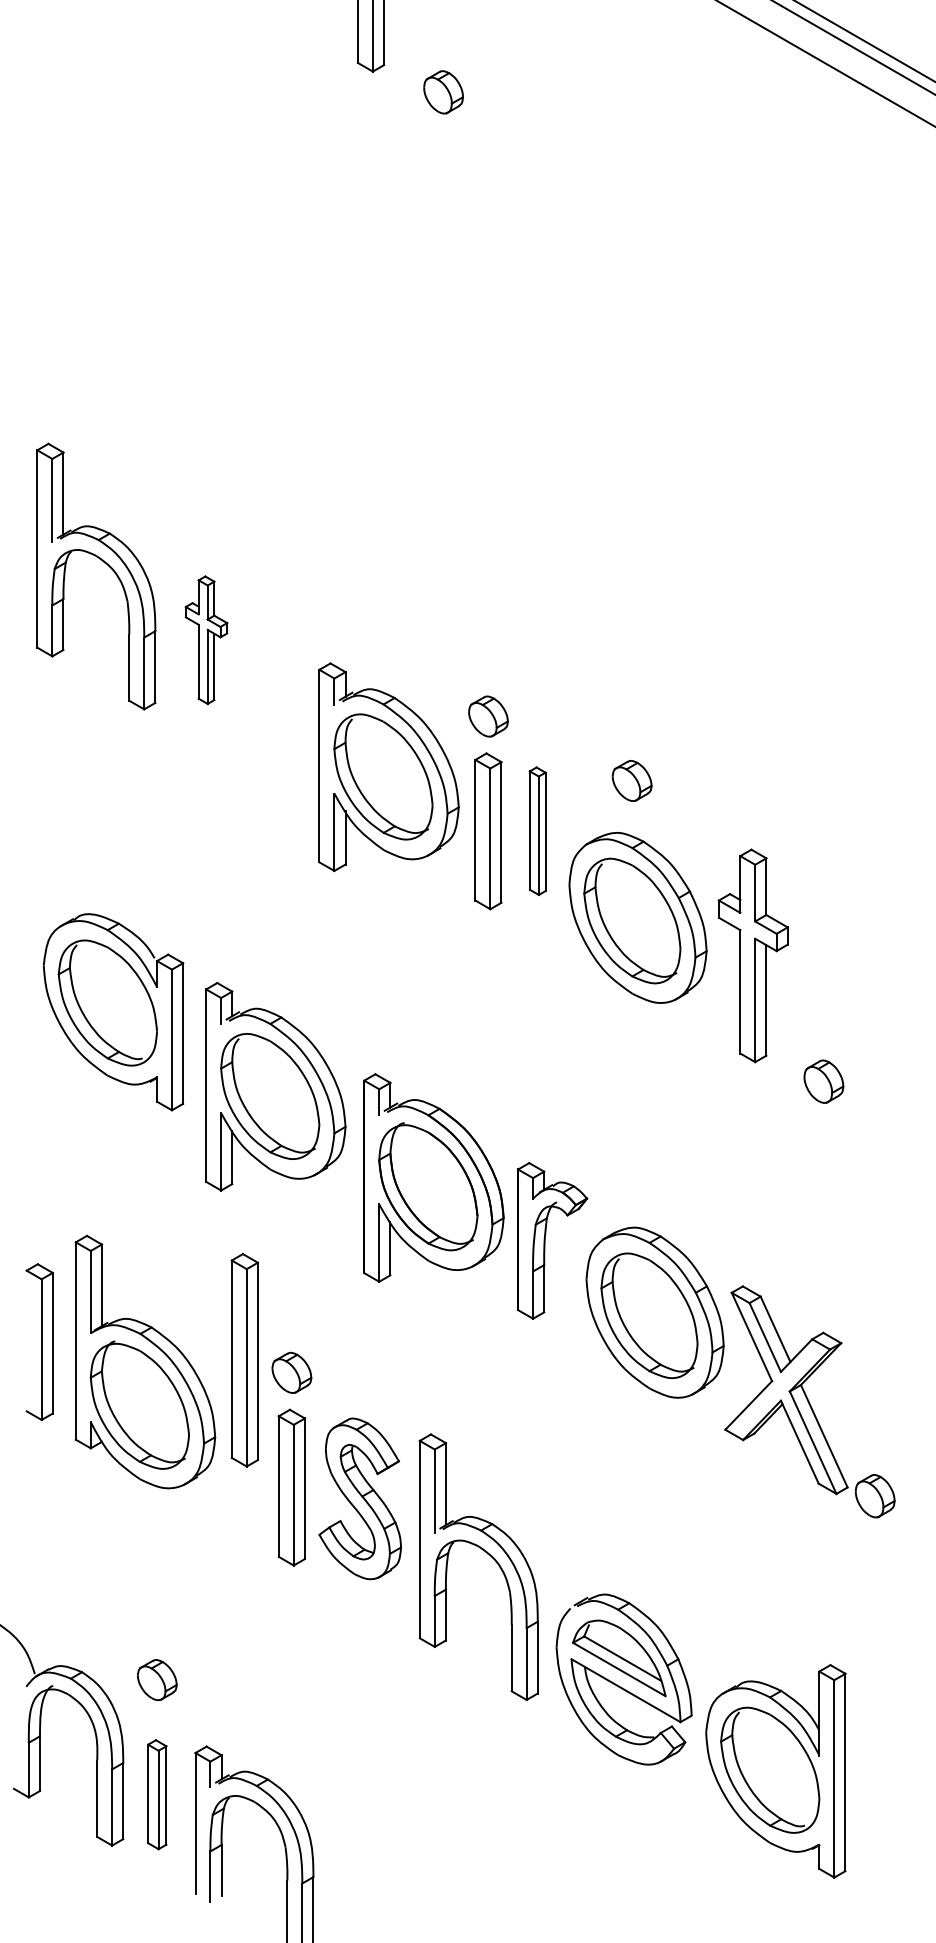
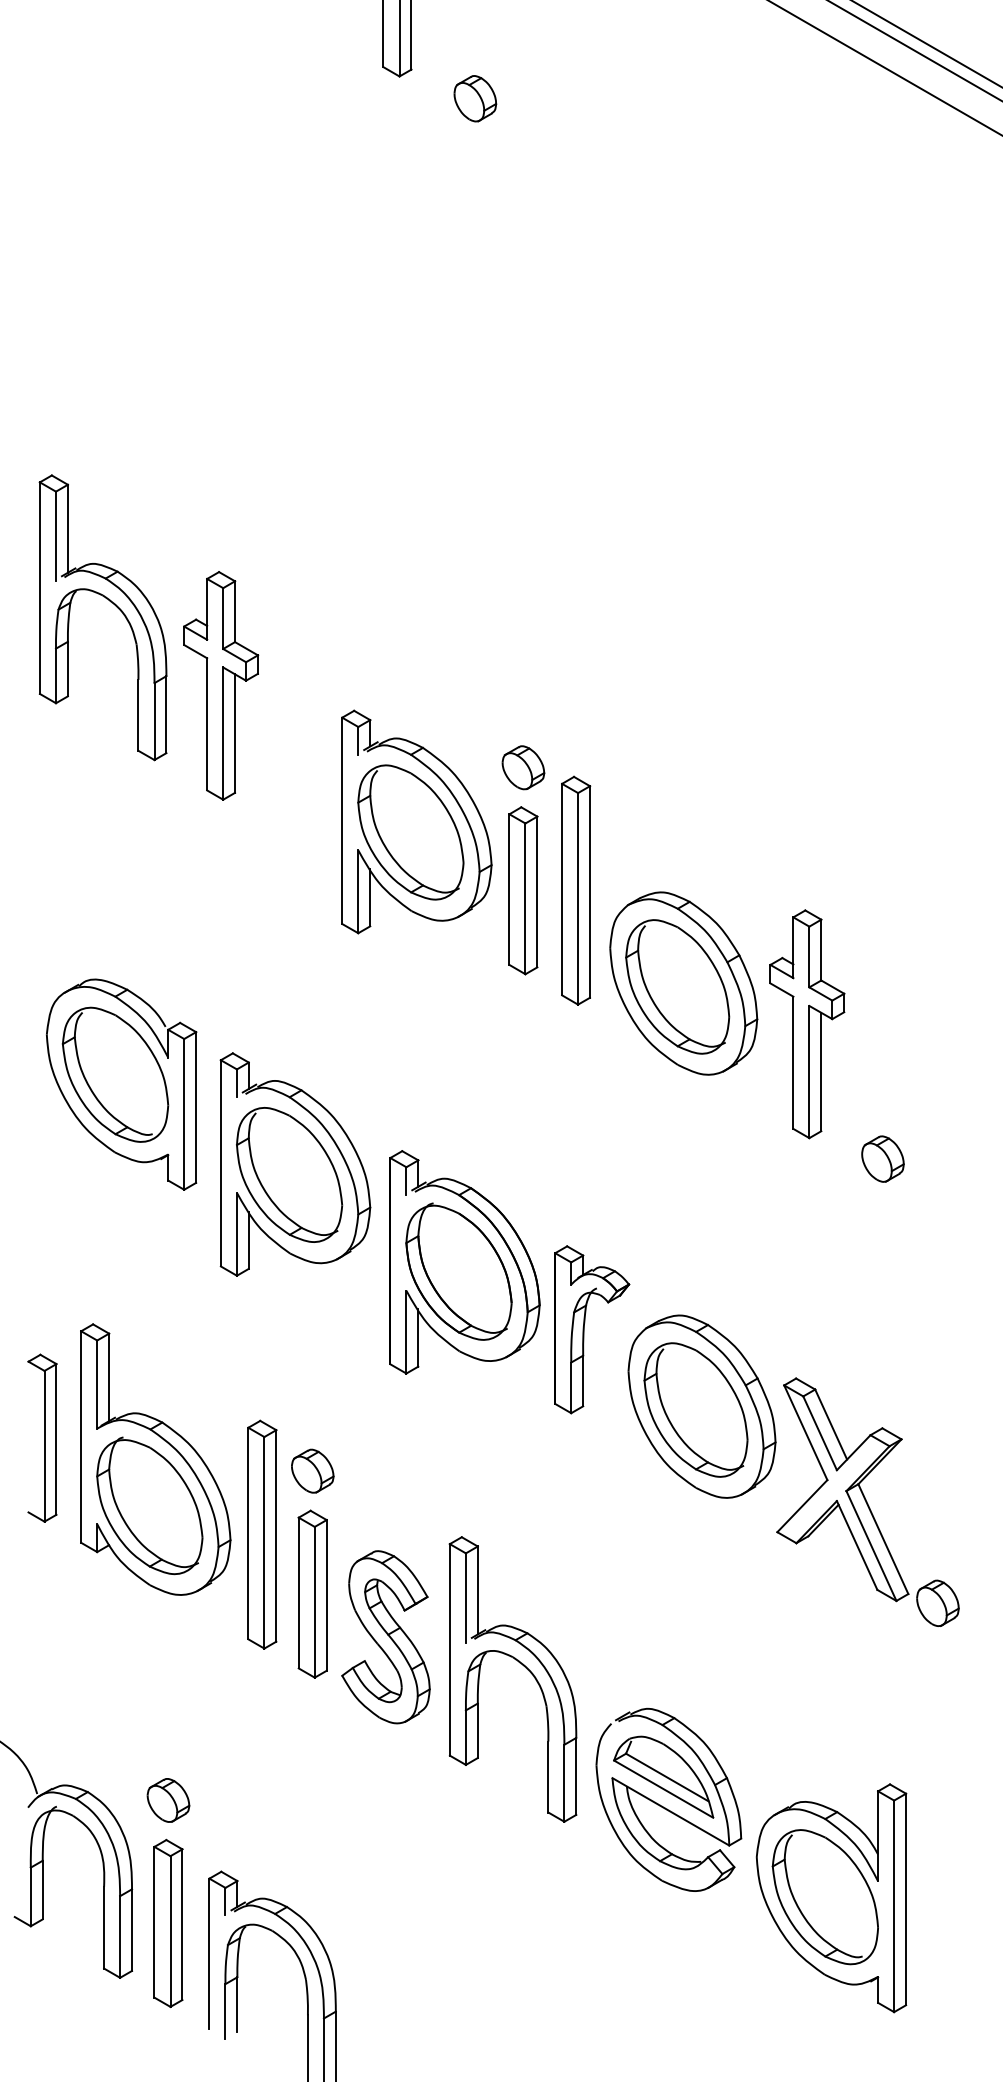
part: (206, 639) -> (221, 685), size x1.67
part: (632, 780) -> (677, 836), removed
part: (537, 831) -> (576, 890), size x1.67
part: (245, 1360) -> (262, 1534), moved
part: (359, 1499) -> (385, 1637), moved
part: (157, 1793) -> (168, 1922), size x1.43

